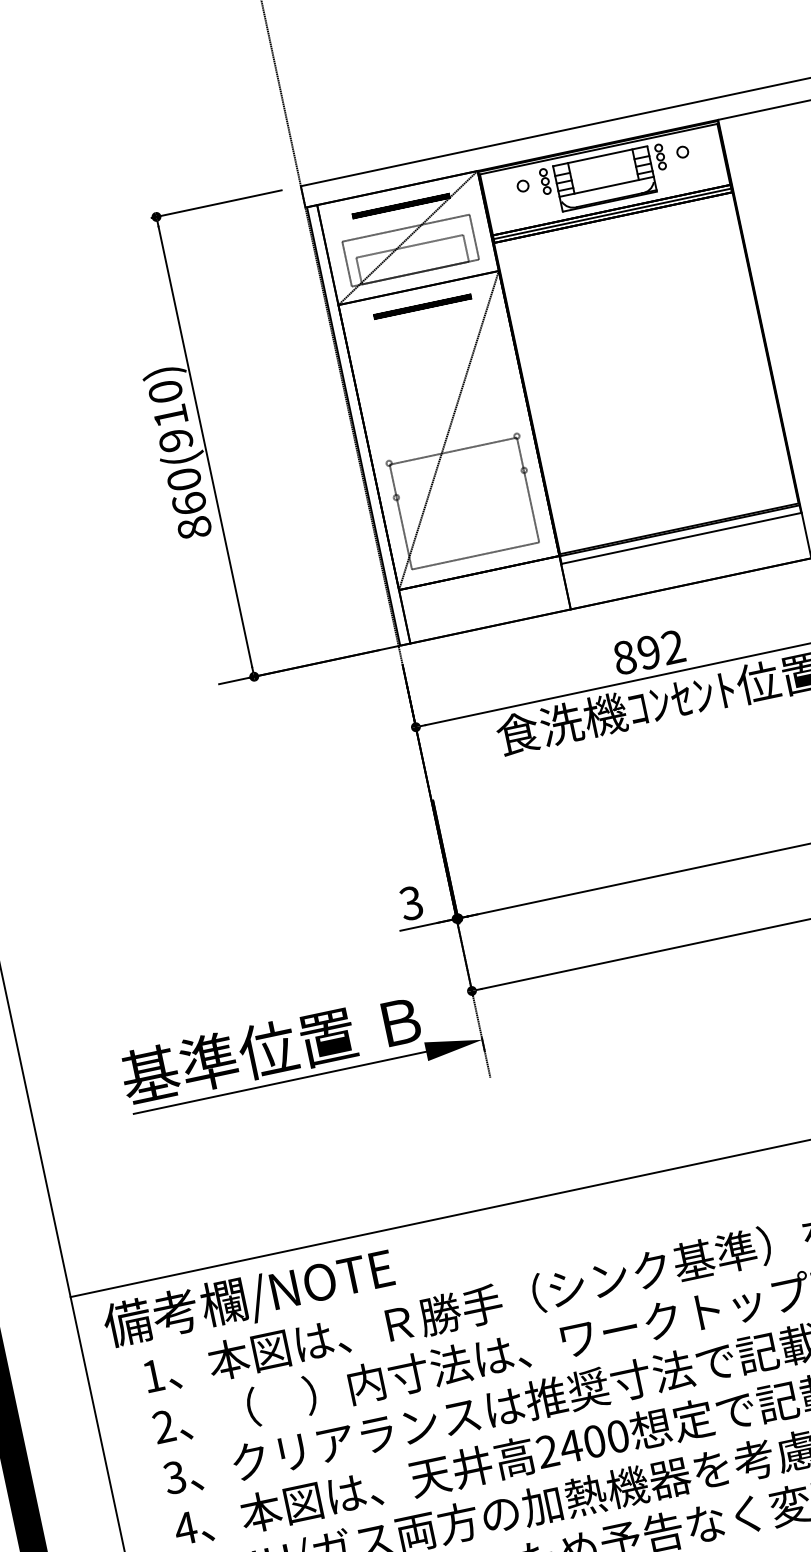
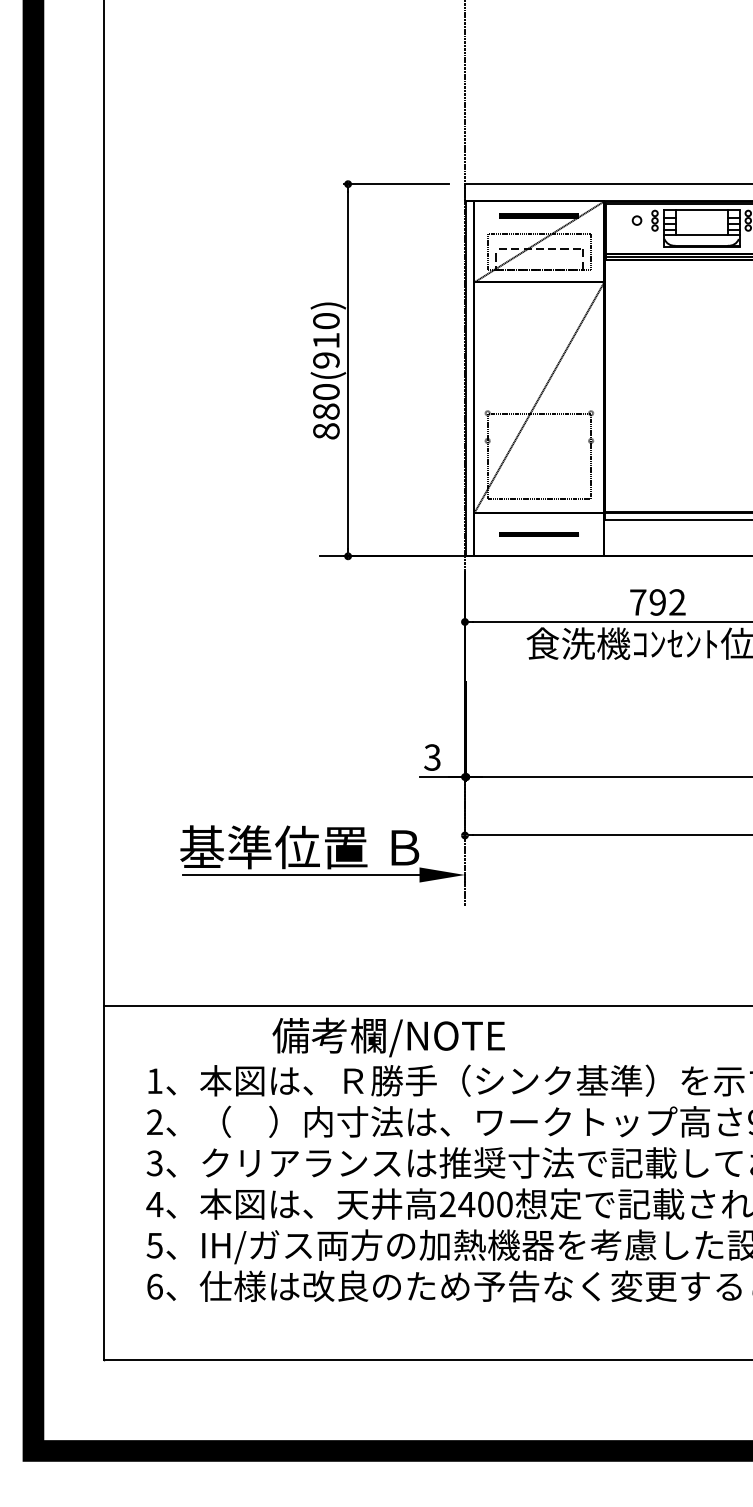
line: (421, 306) -> (538, 534), moved
text: (189, 503) -> (326, 411), 860(910) -> 880(910)
text: (625, 657) -> (638, 602), 892 -> 792
text: (248, 1299) -> (388, 1037), moved

